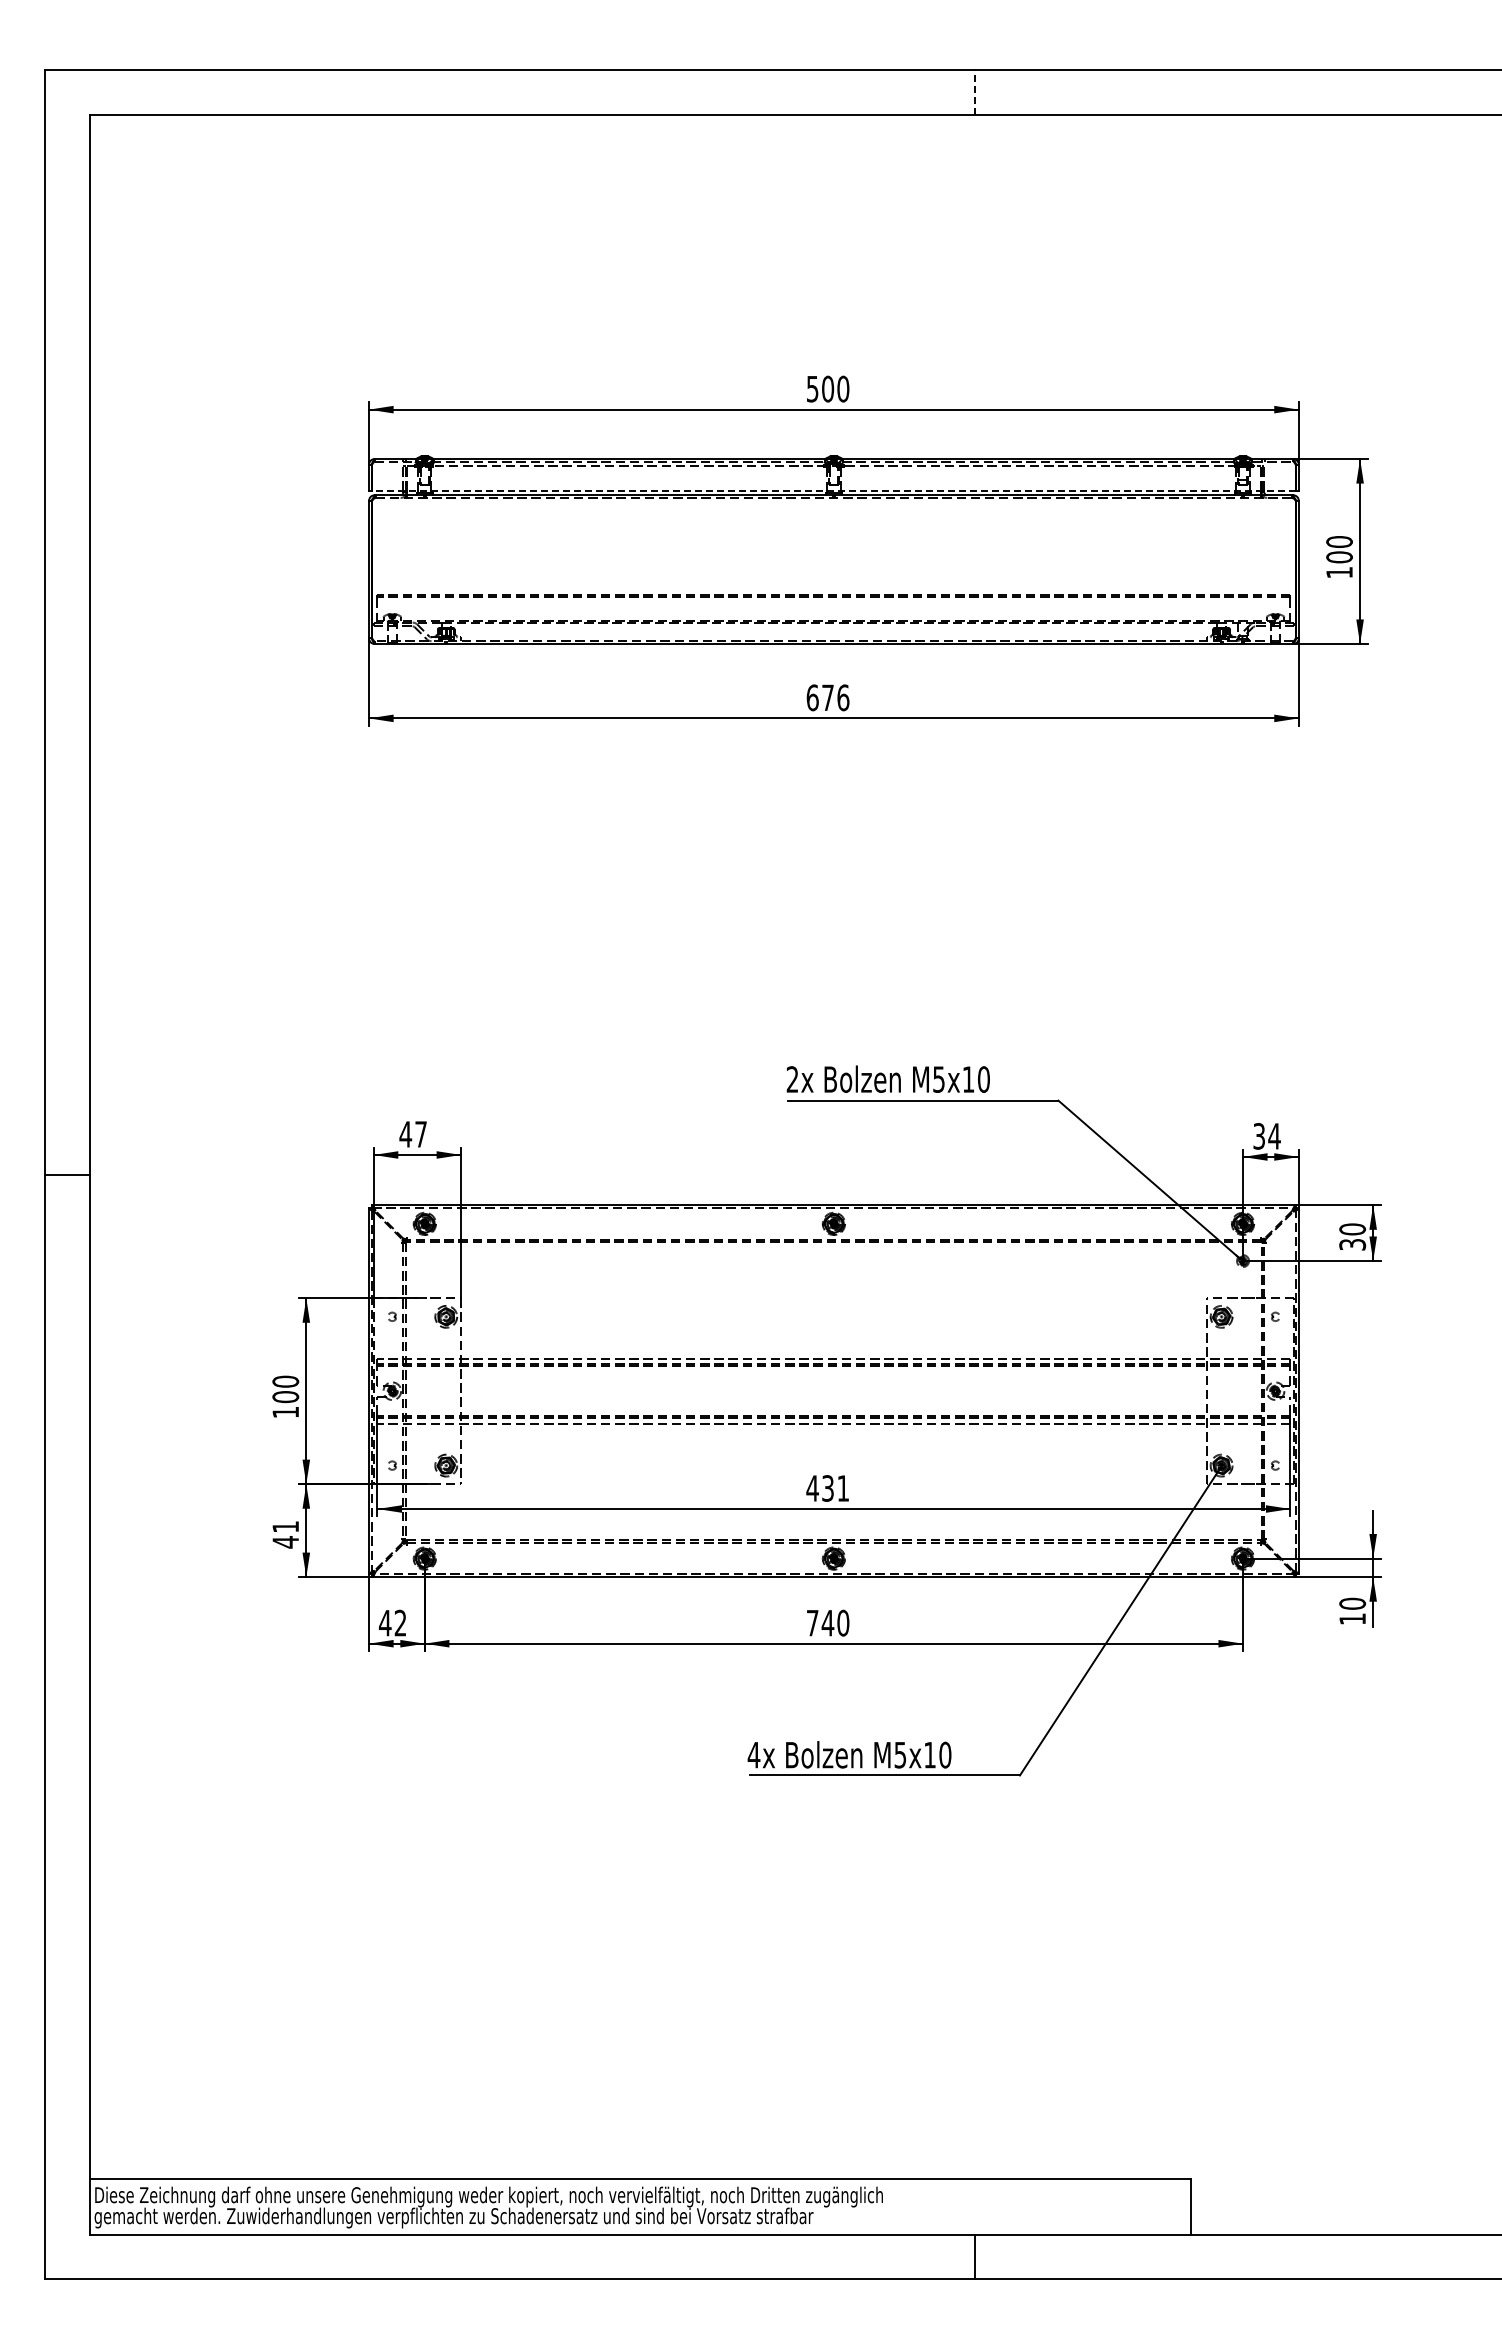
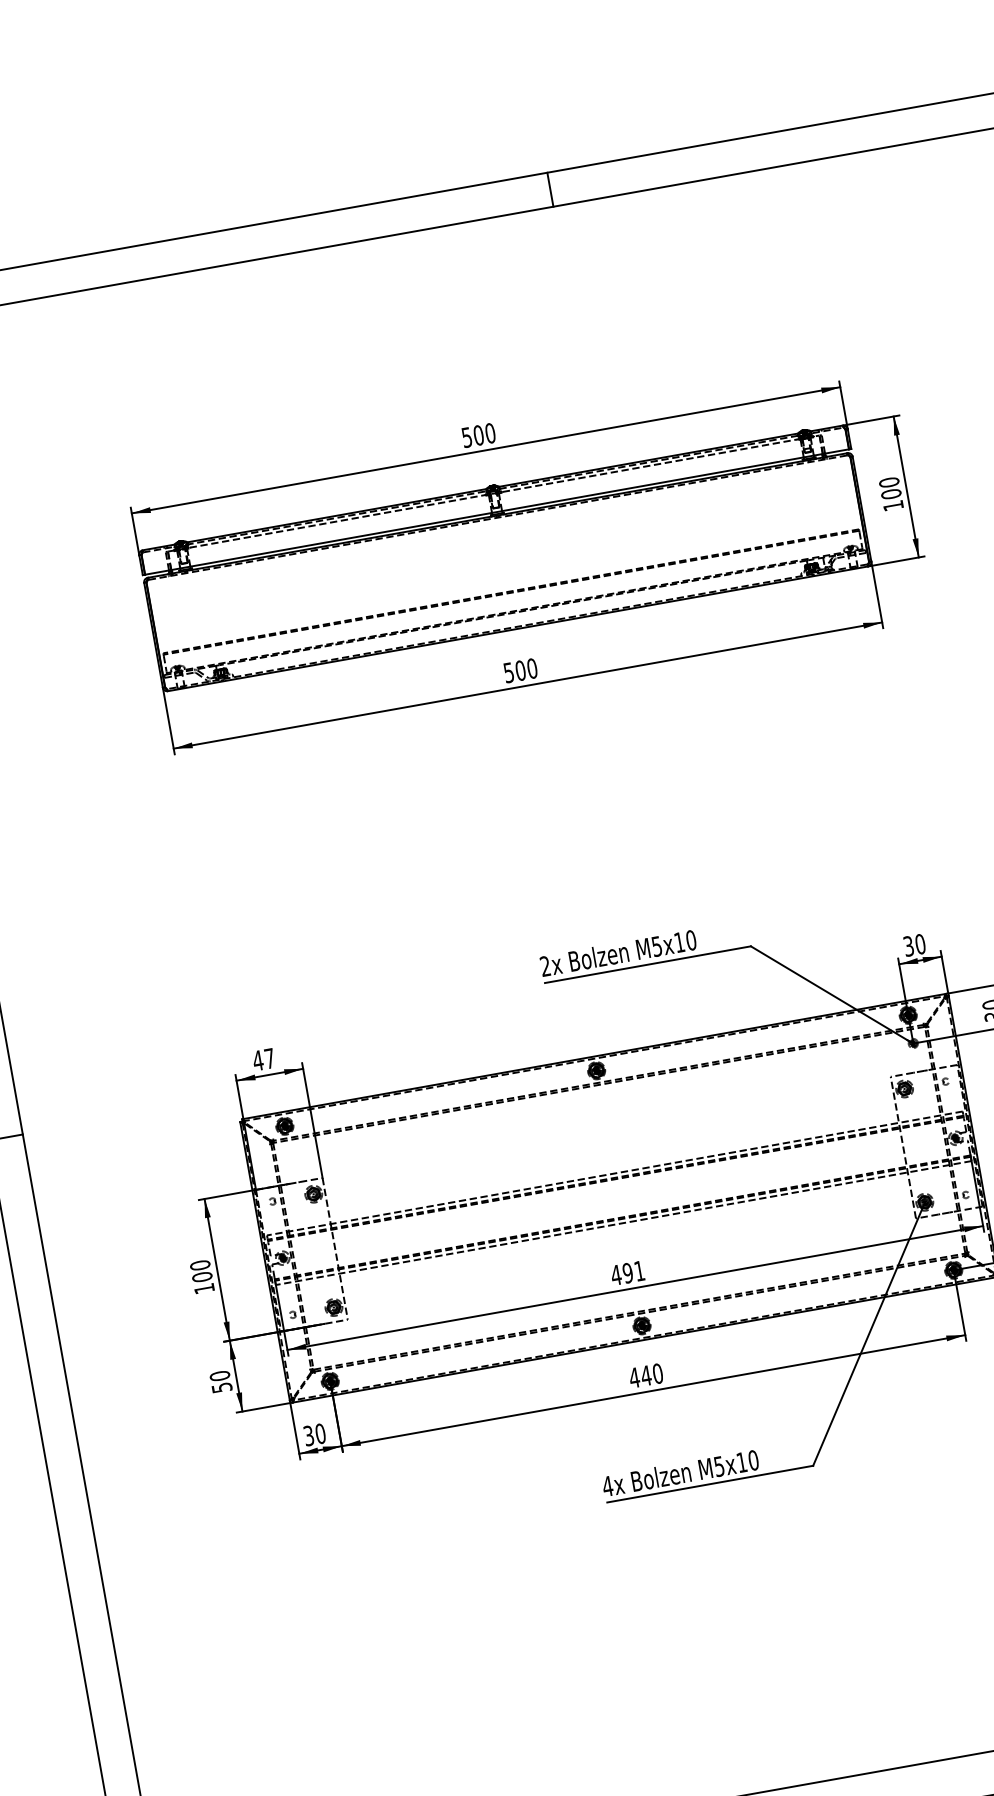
line: (974, 92) -> (550, 189), dashed -> solid
line: (833, 490) -> (496, 511), dashed -> solid
text: (827, 697) -> (520, 670), 676 -> 500
text: (1274, 1136) -> (920, 944), 34 -> 30
text: (827, 1488) -> (627, 1273), 431 -> 491
text: (285, 1534) -> (220, 1381), 41 -> 50
text: (392, 1622) -> (314, 1434), 42 -> 30
text: (812, 1623) -> (634, 1378), 740 -> 440

